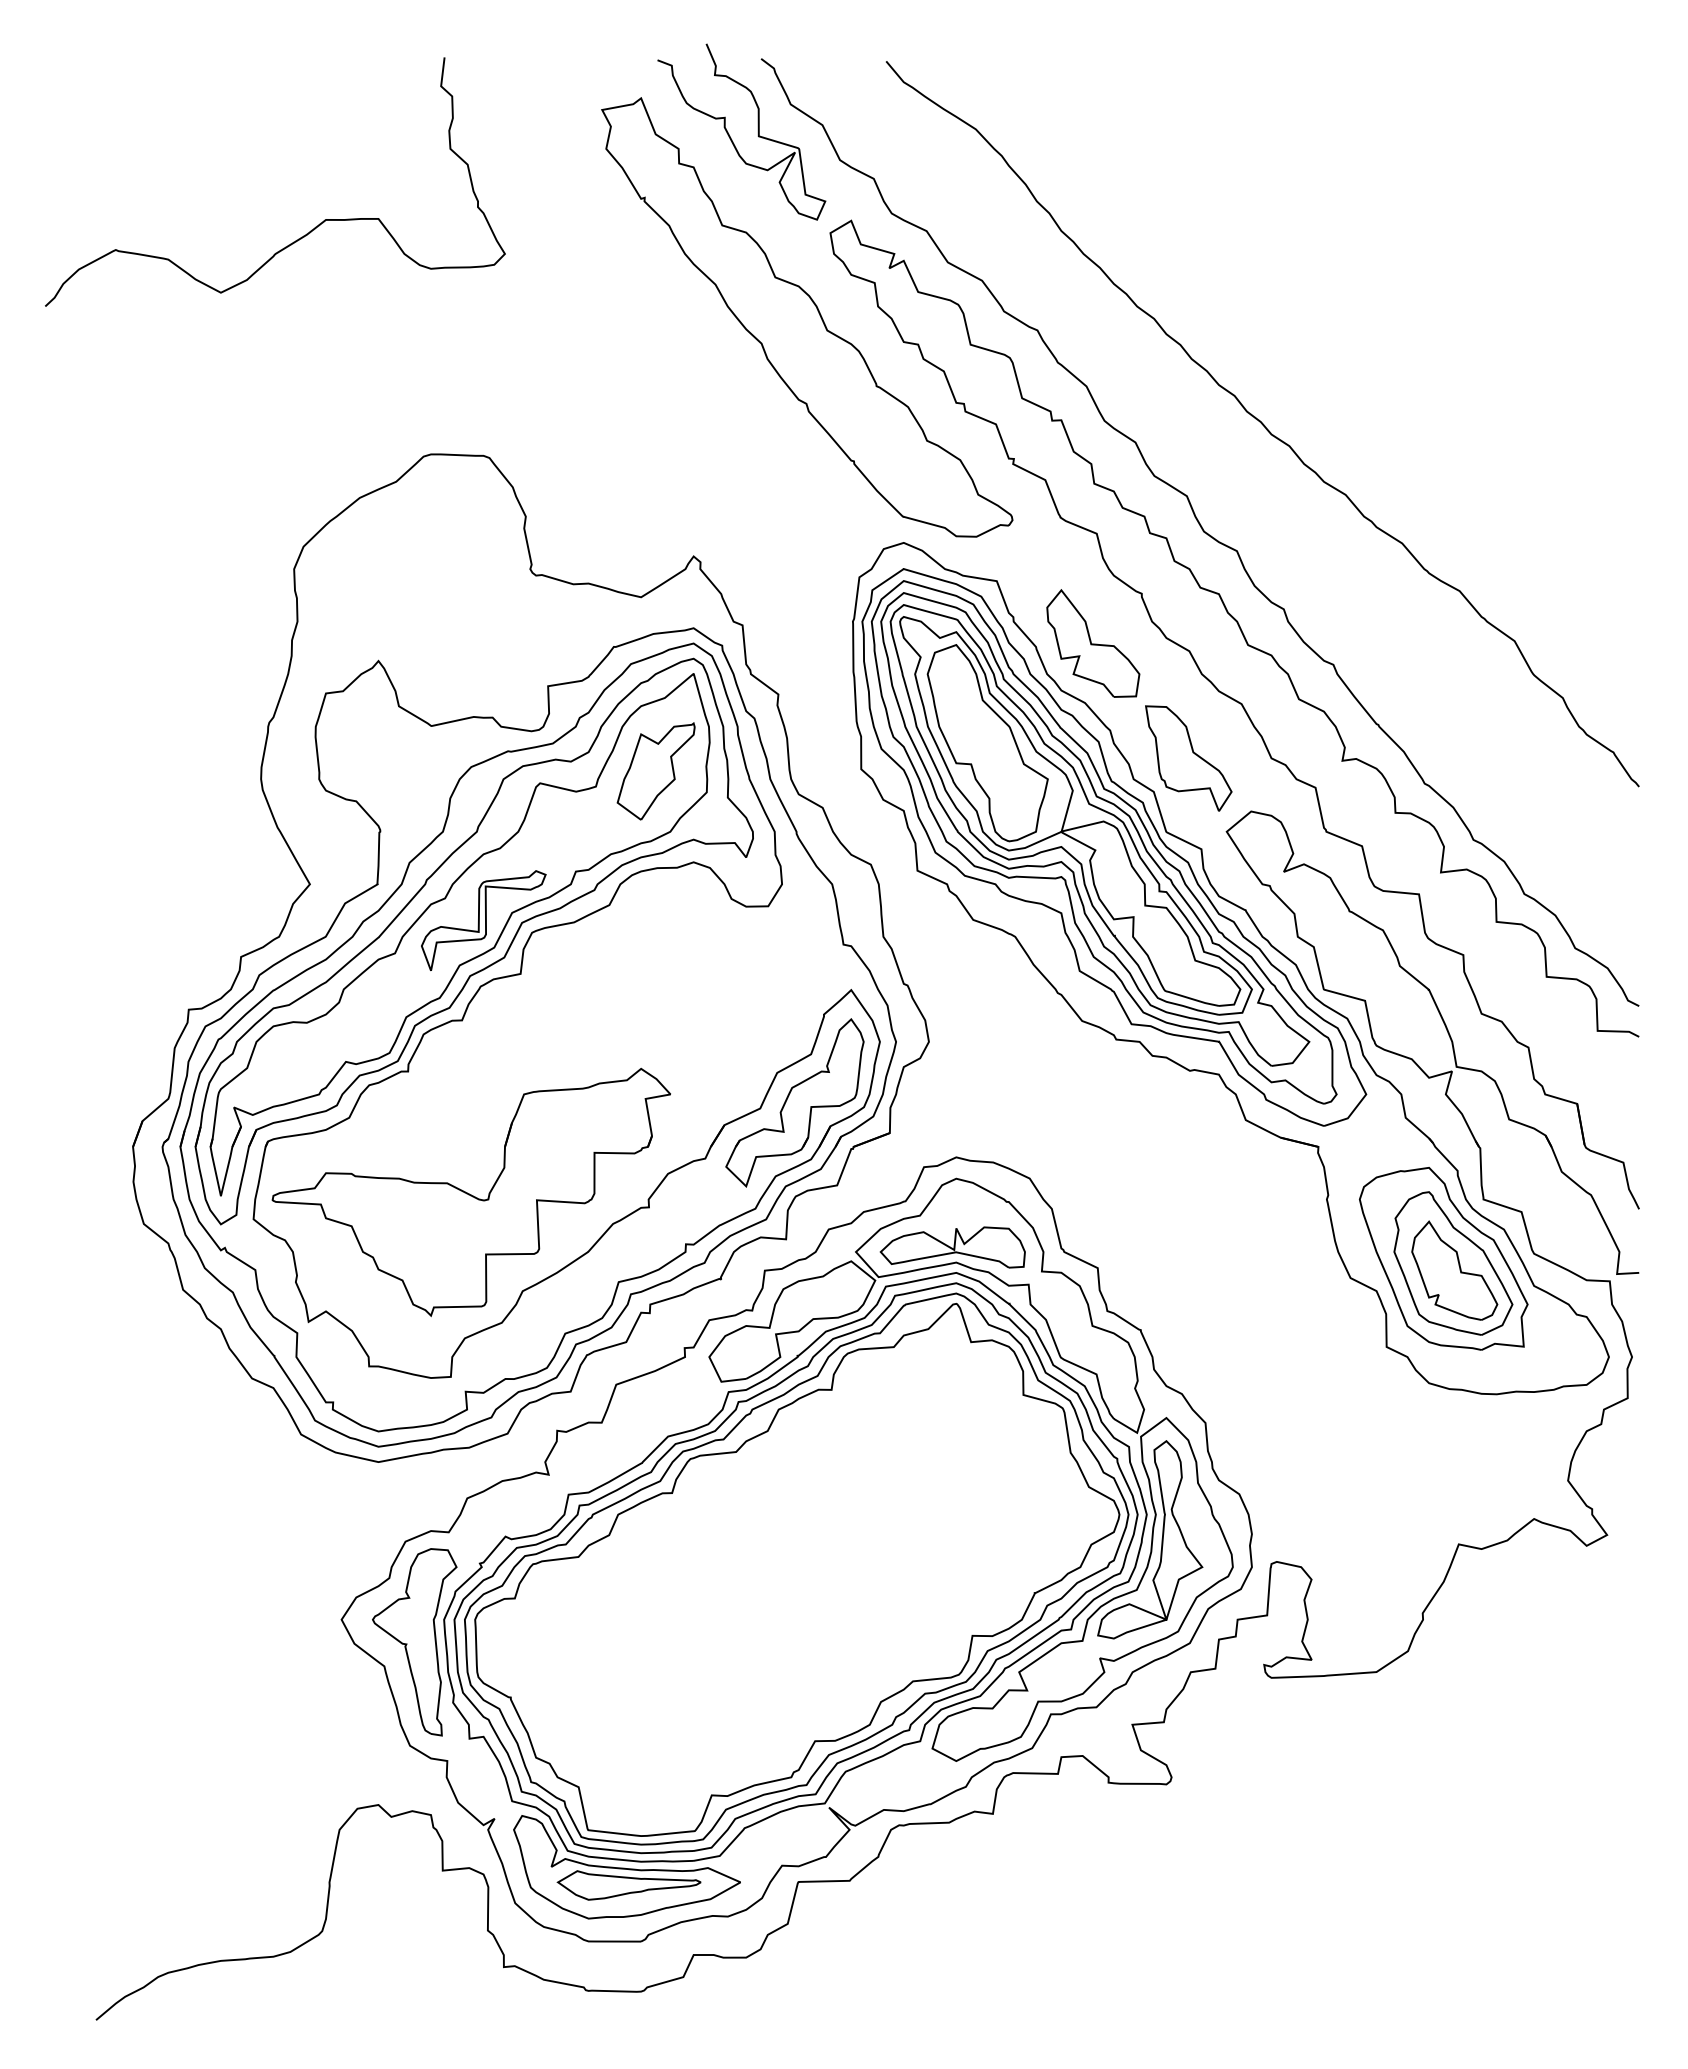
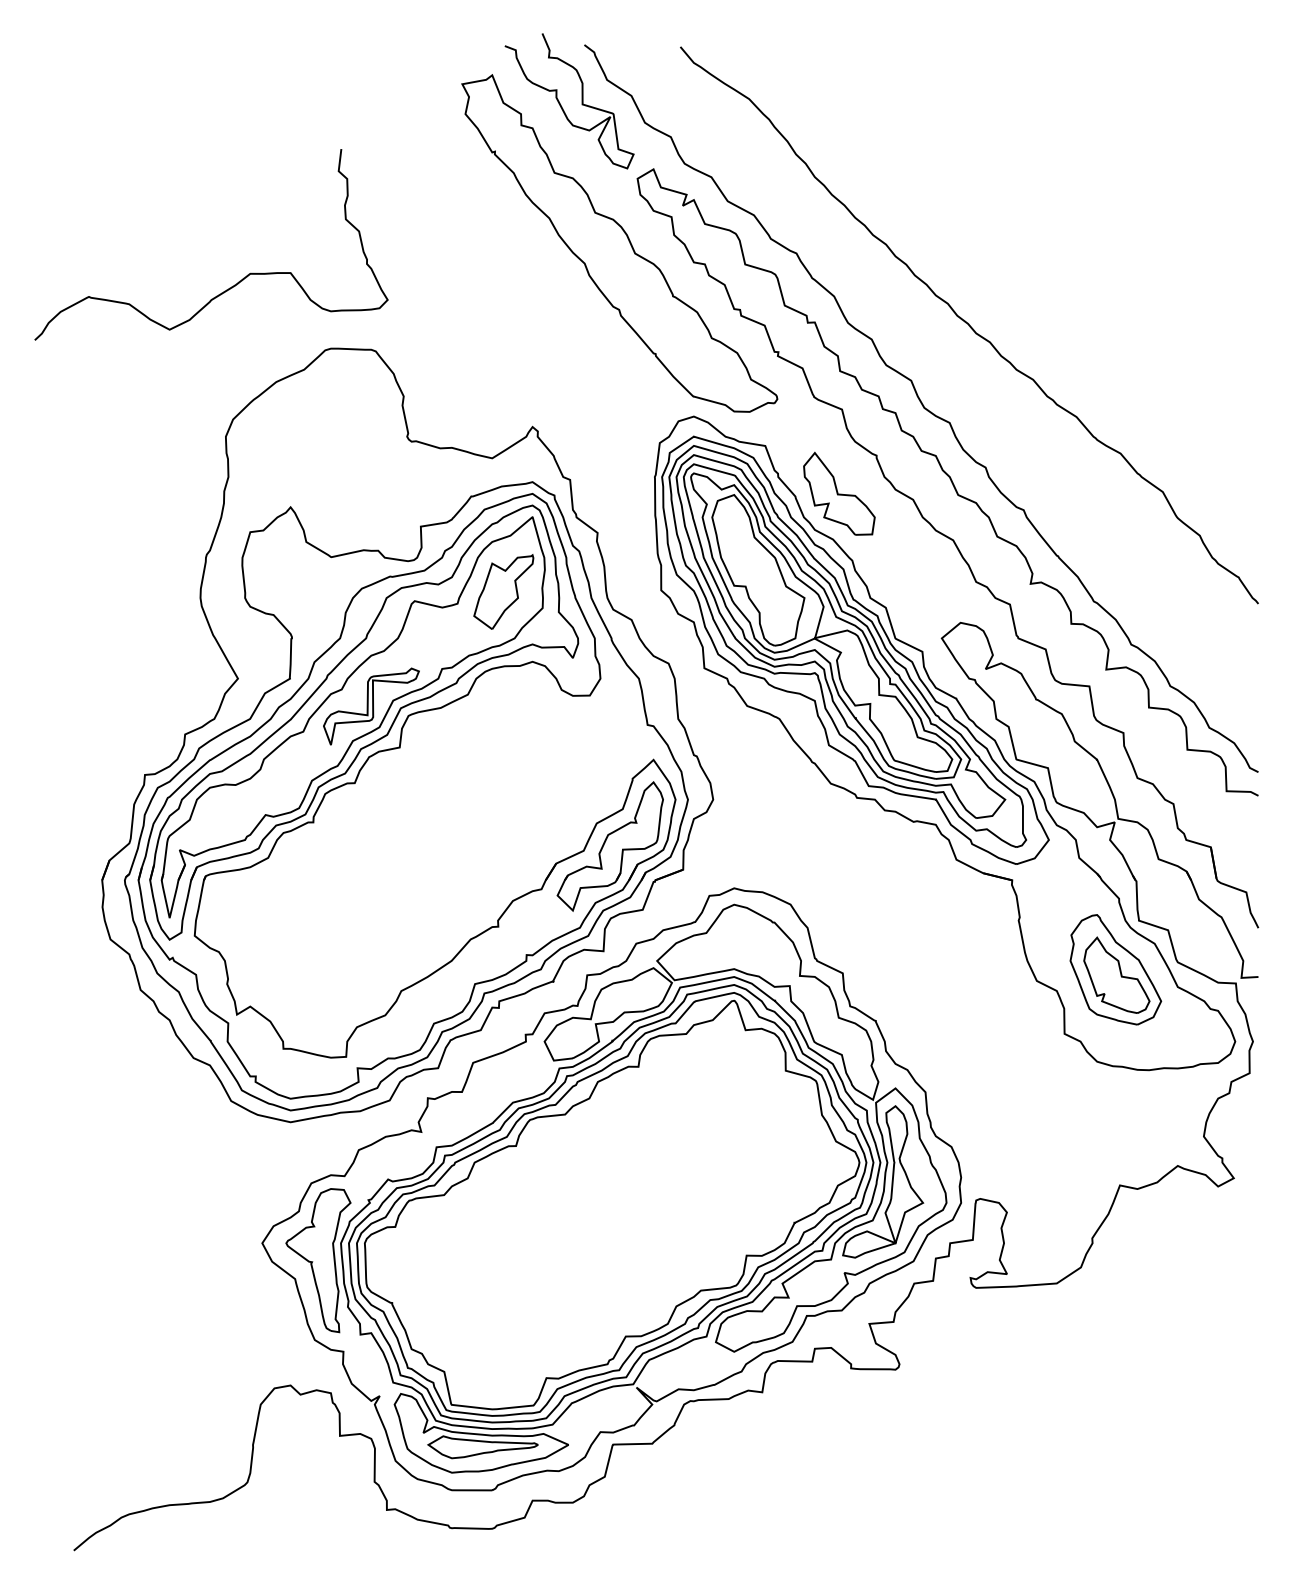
curve: (311, 229) -> (239, 281), moved
part: (1188, 758) -> (912, 582), removed
part: (470, 1192) -> (361, 915), removed
part: (952, 1247) -> (731, 957), removed
part: (1443, 1258) -> (1108, 965), removed

